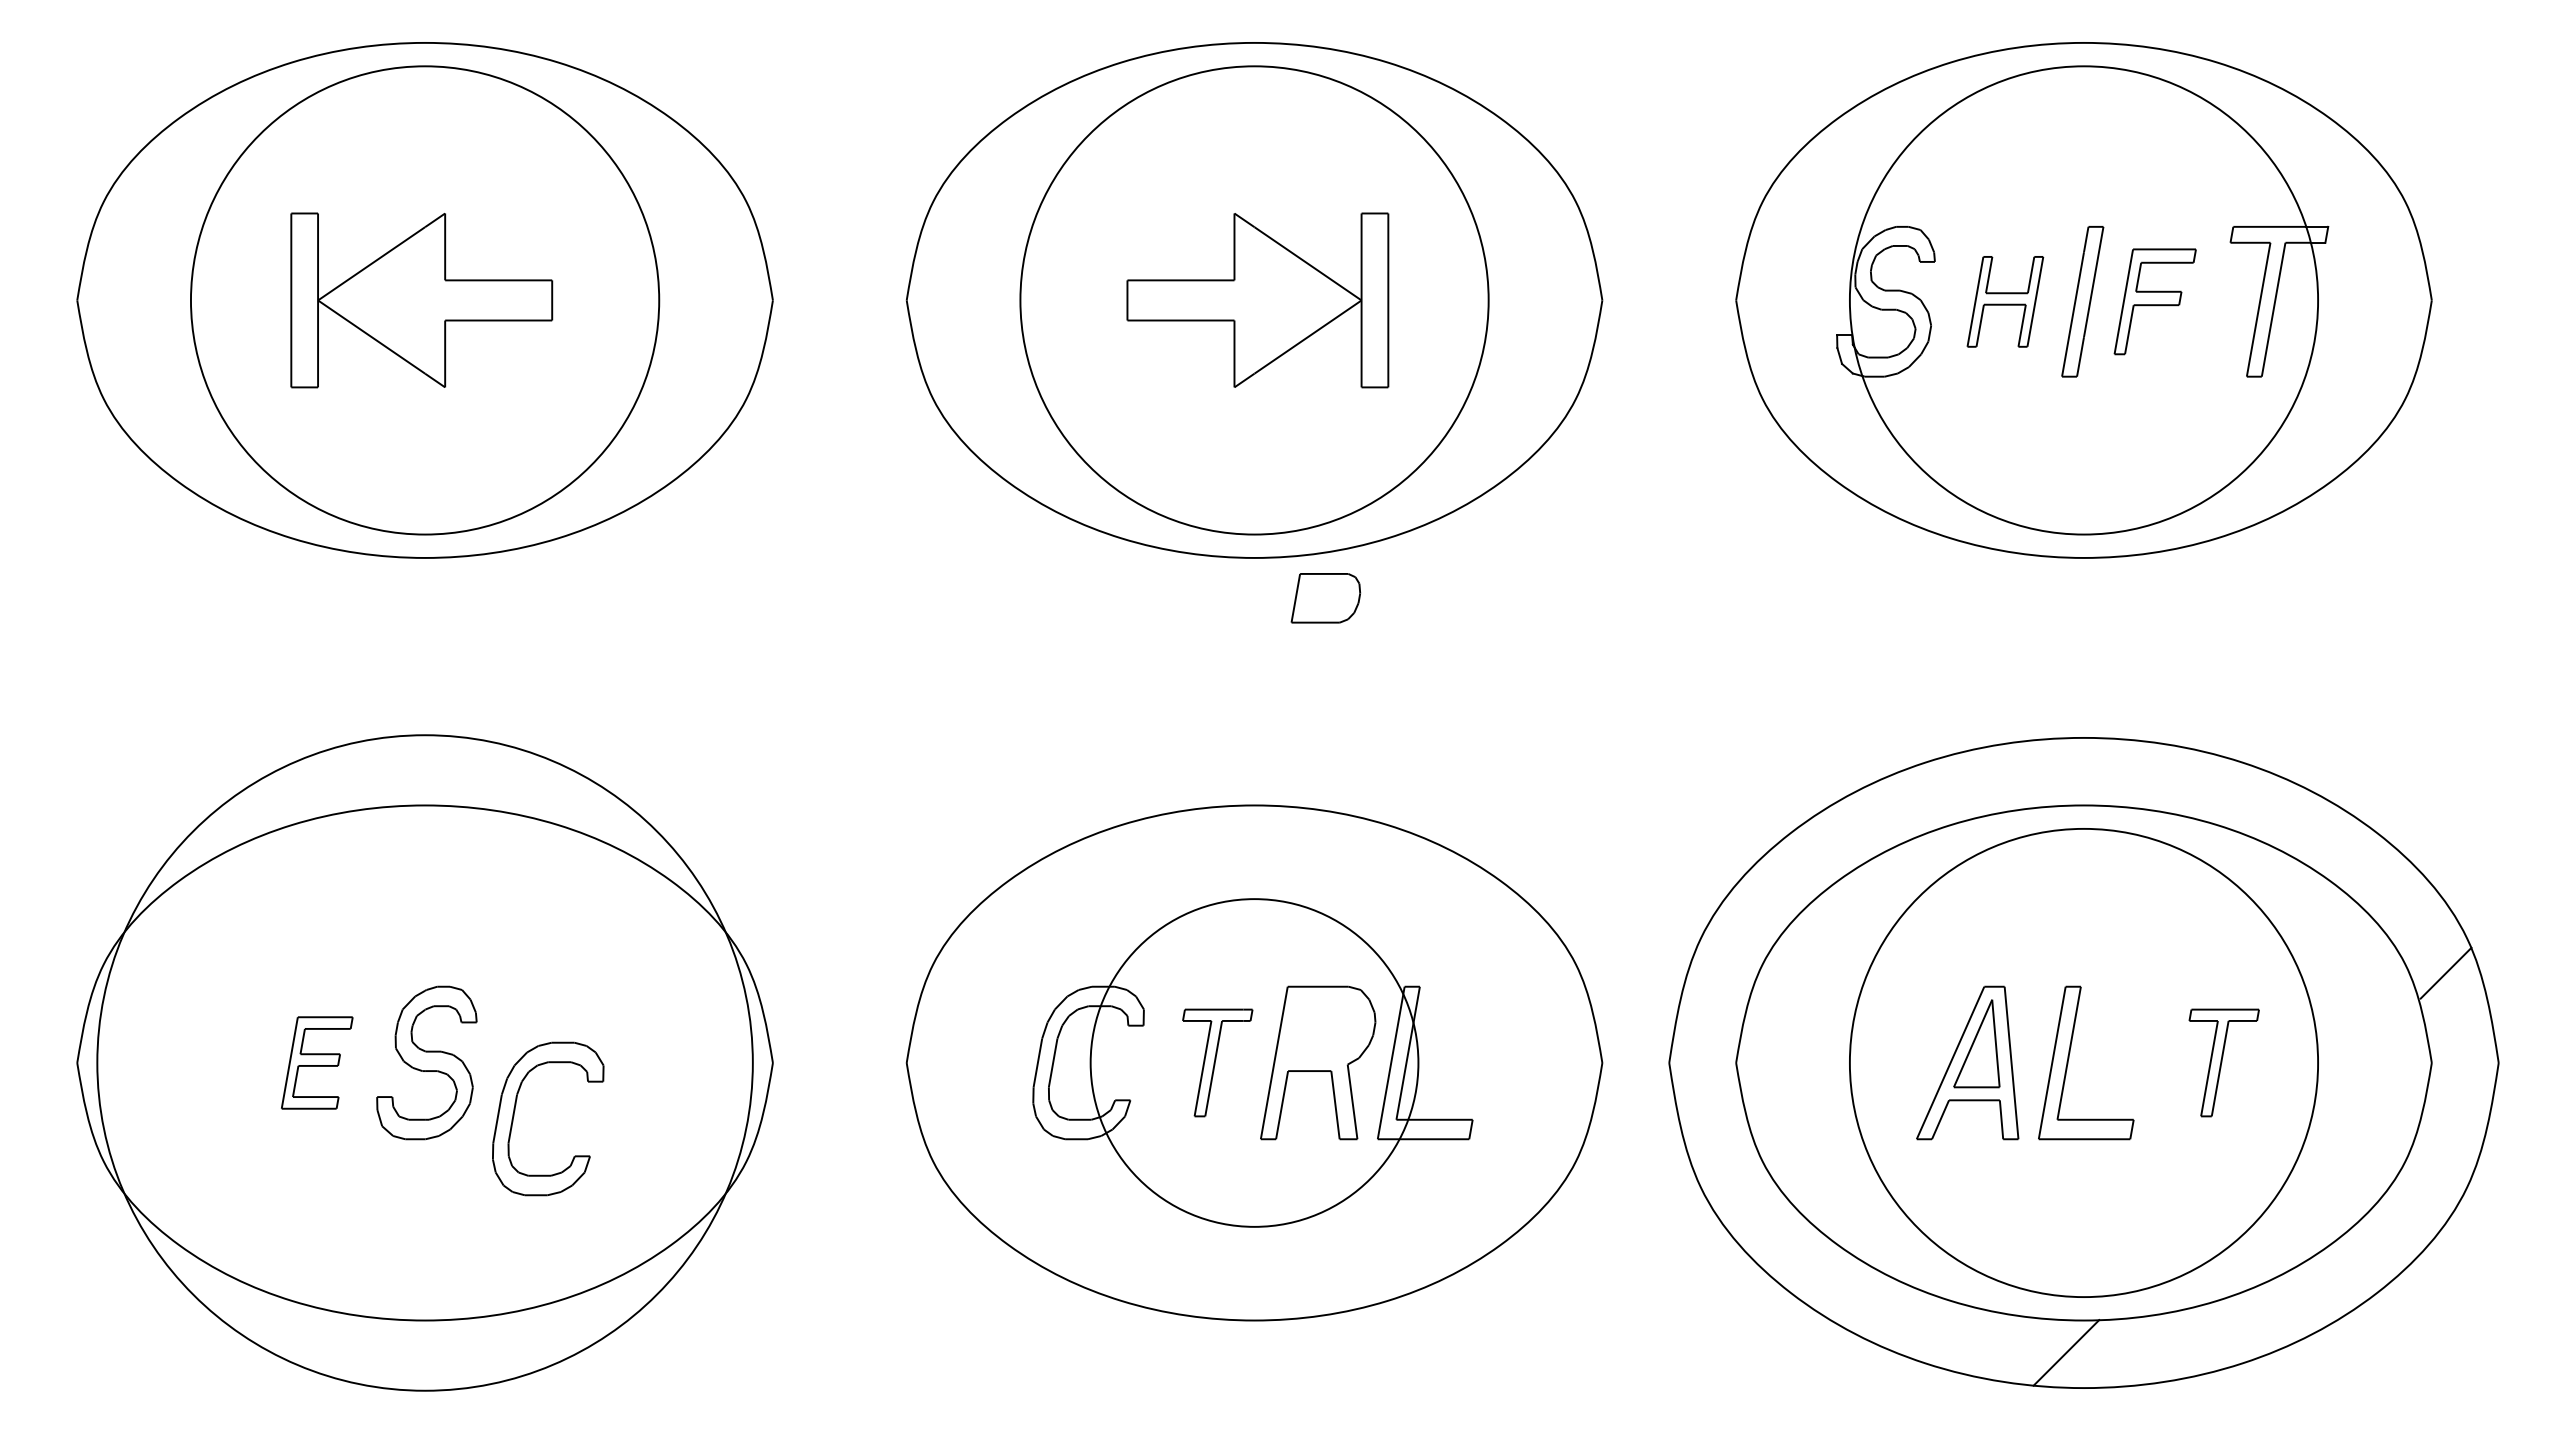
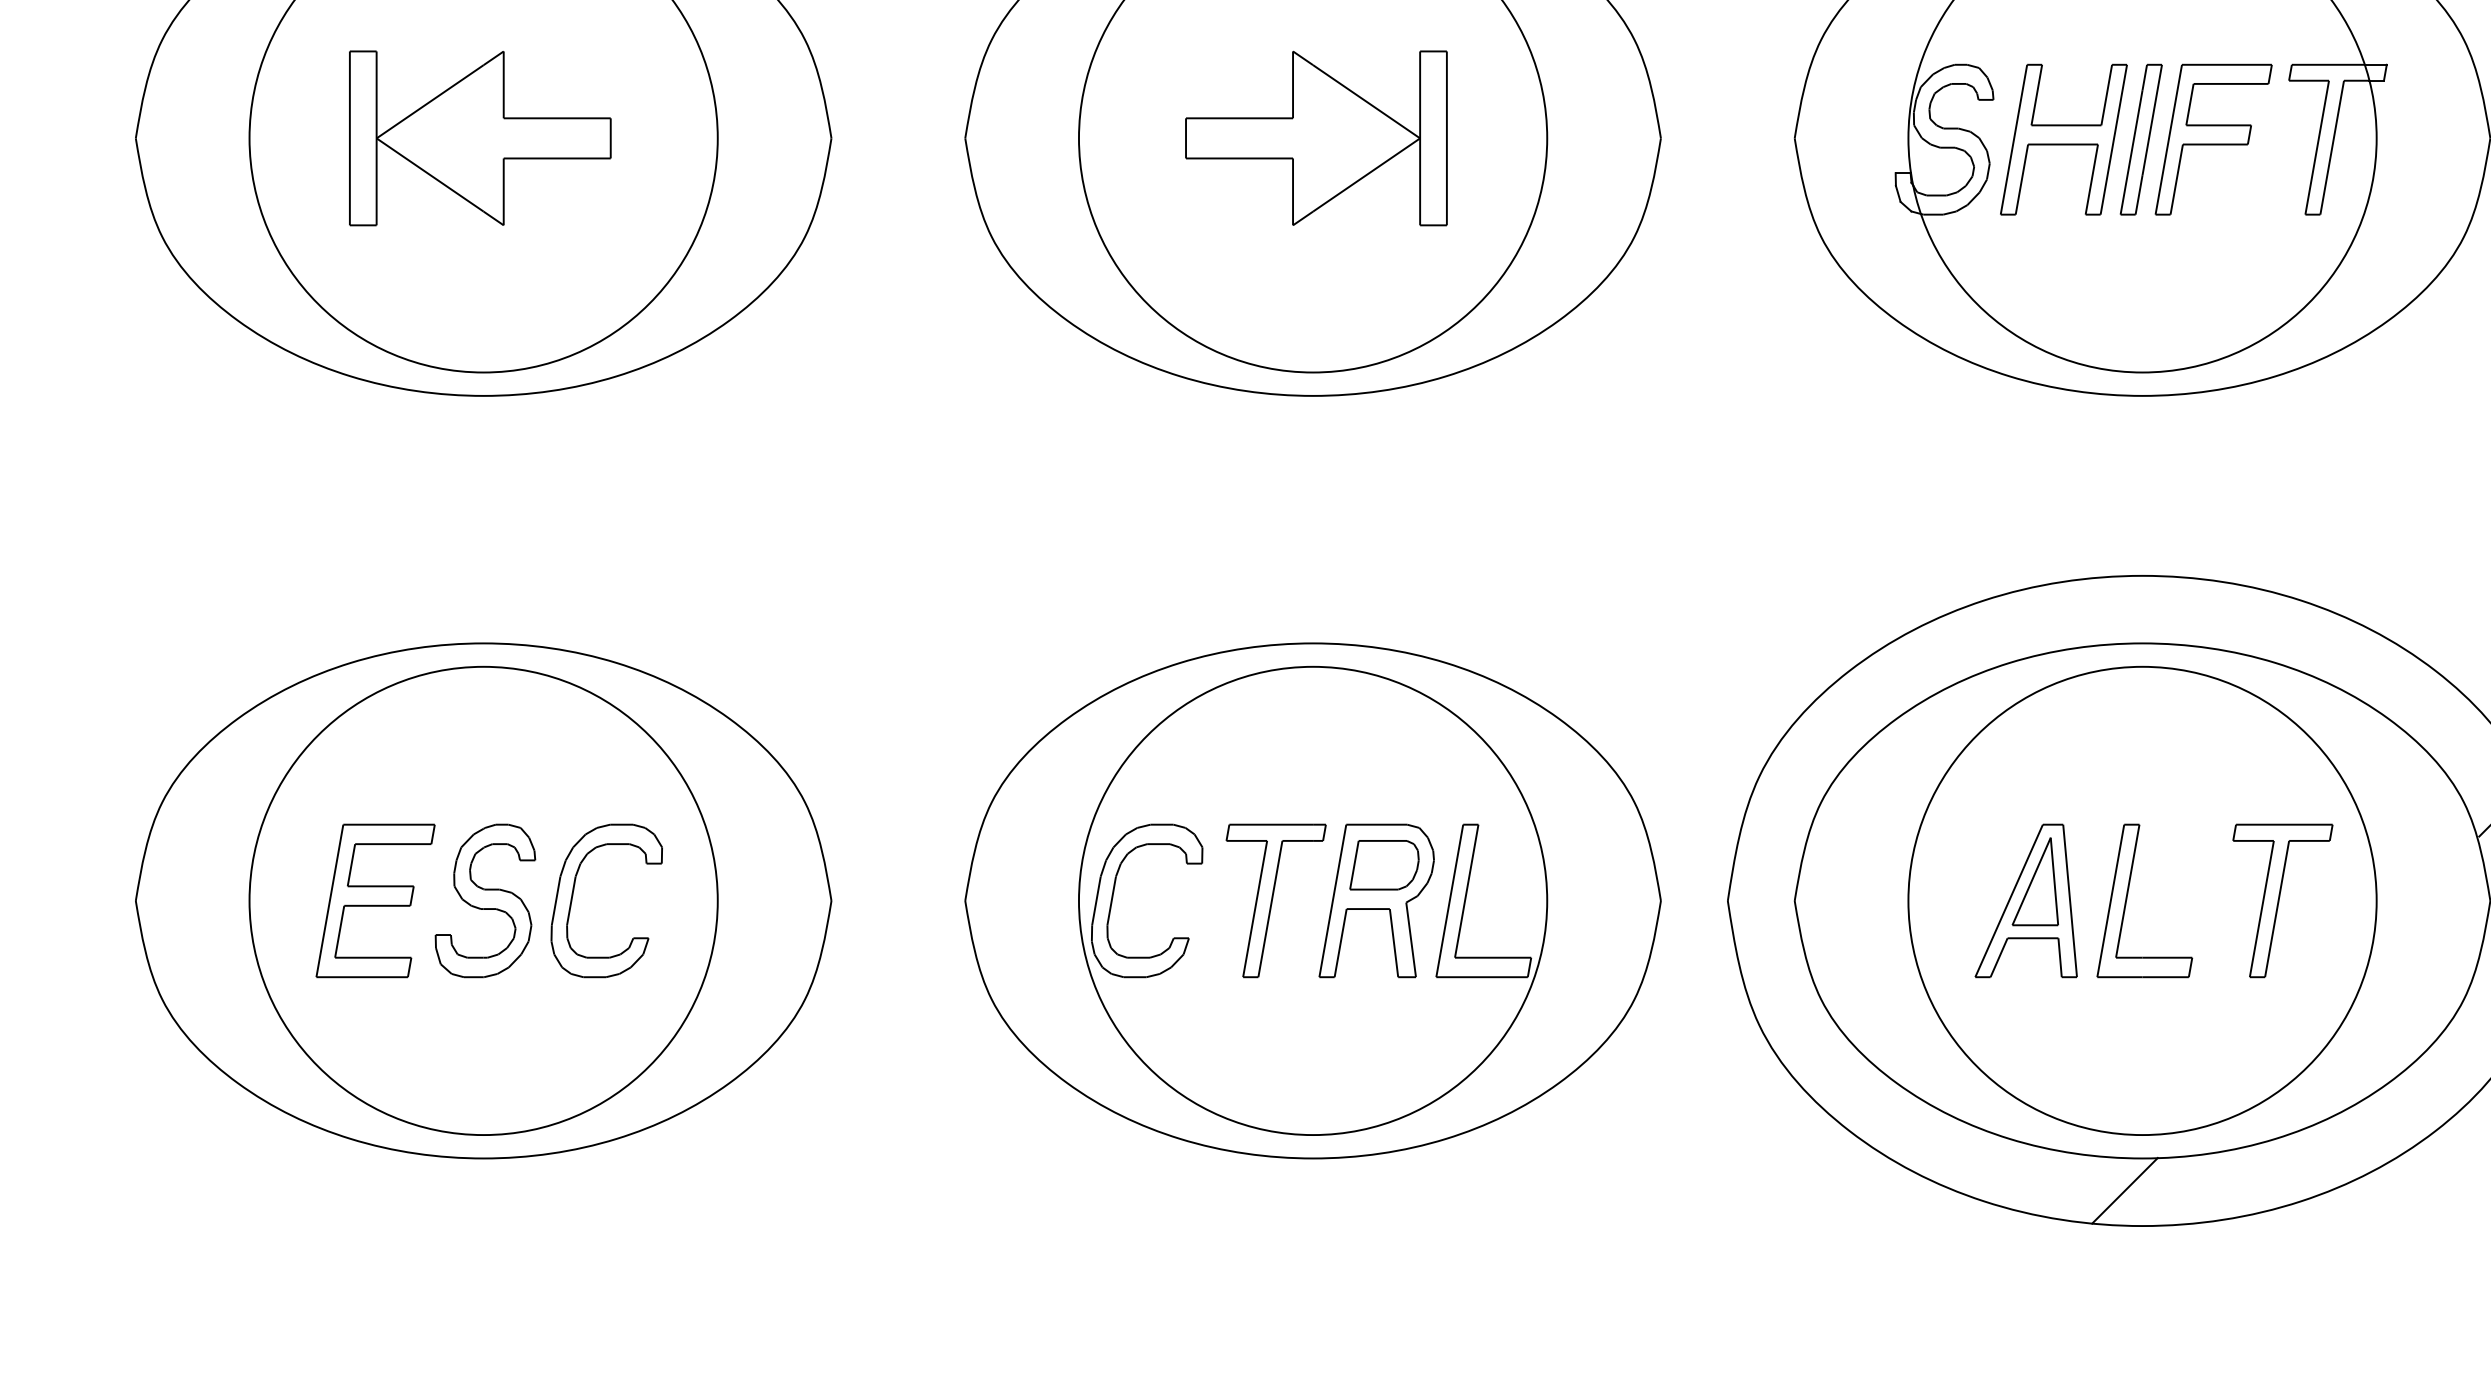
part: (2005, 301) -> (2064, 139), size x1.67
part: (2155, 301) -> (2214, 139), size x1.43
part: (1325, 598) -> (1384, 865), moved
part: (317, 1062) -> (376, 900), size x1.67
circle: (424, 1062) -> (483, 900), size x0.71
part: (1217, 1062) -> (1276, 900), size x1.43
circle: (1254, 1062) -> (1313, 900), size x1.43
part: (2223, 1062) -> (2282, 900), size x1.43
part: (515, 1110) -> (574, 892), moved

